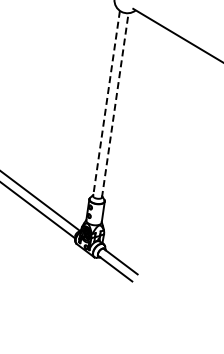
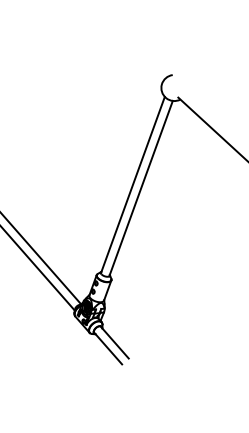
line: (106, 104) -> (132, 185), dashed -> solid
line: (115, 105) -> (141, 188), dashed -> solid

